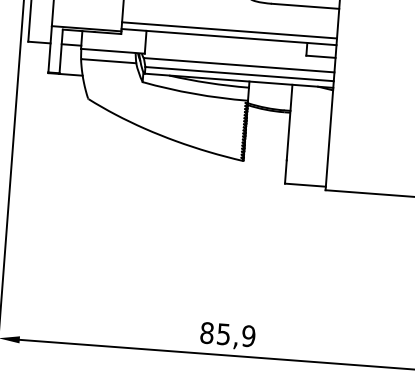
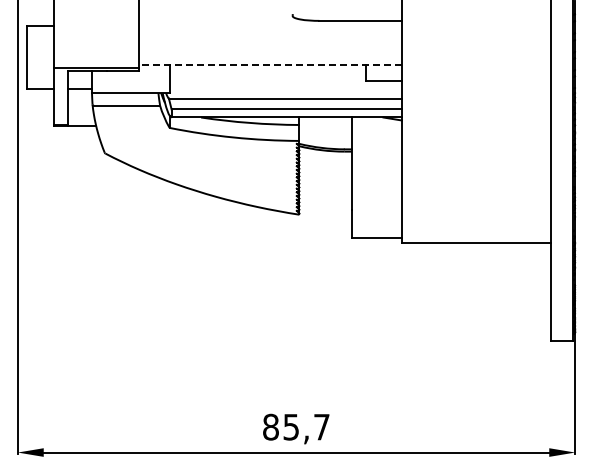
line: (229, 30) -> (270, 57), removed
line: (229, 37) -> (270, 65), solid -> dashed
text: (248, 335) -> (321, 426), 85,9 -> 85,7

